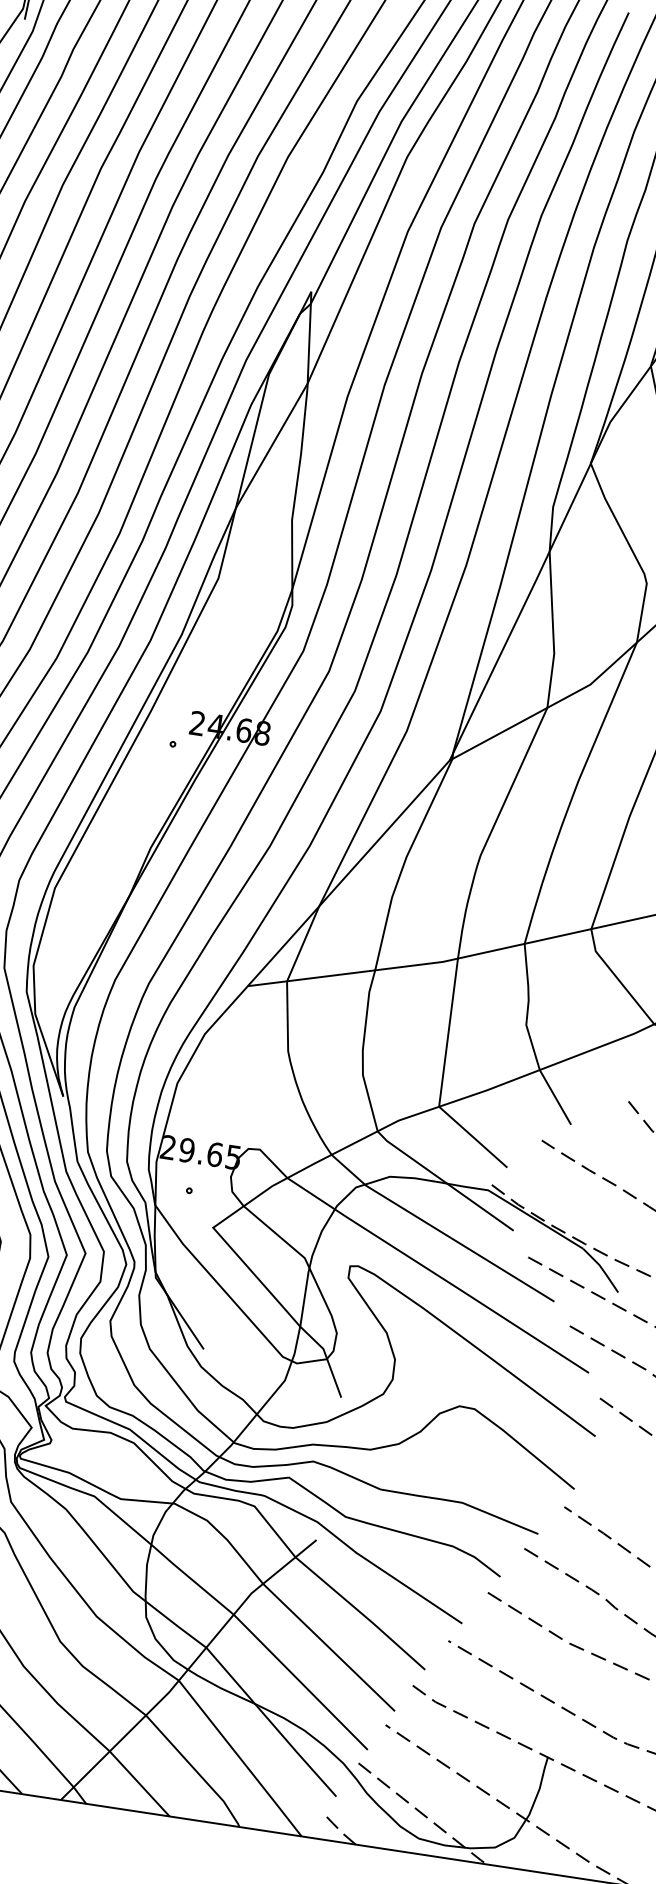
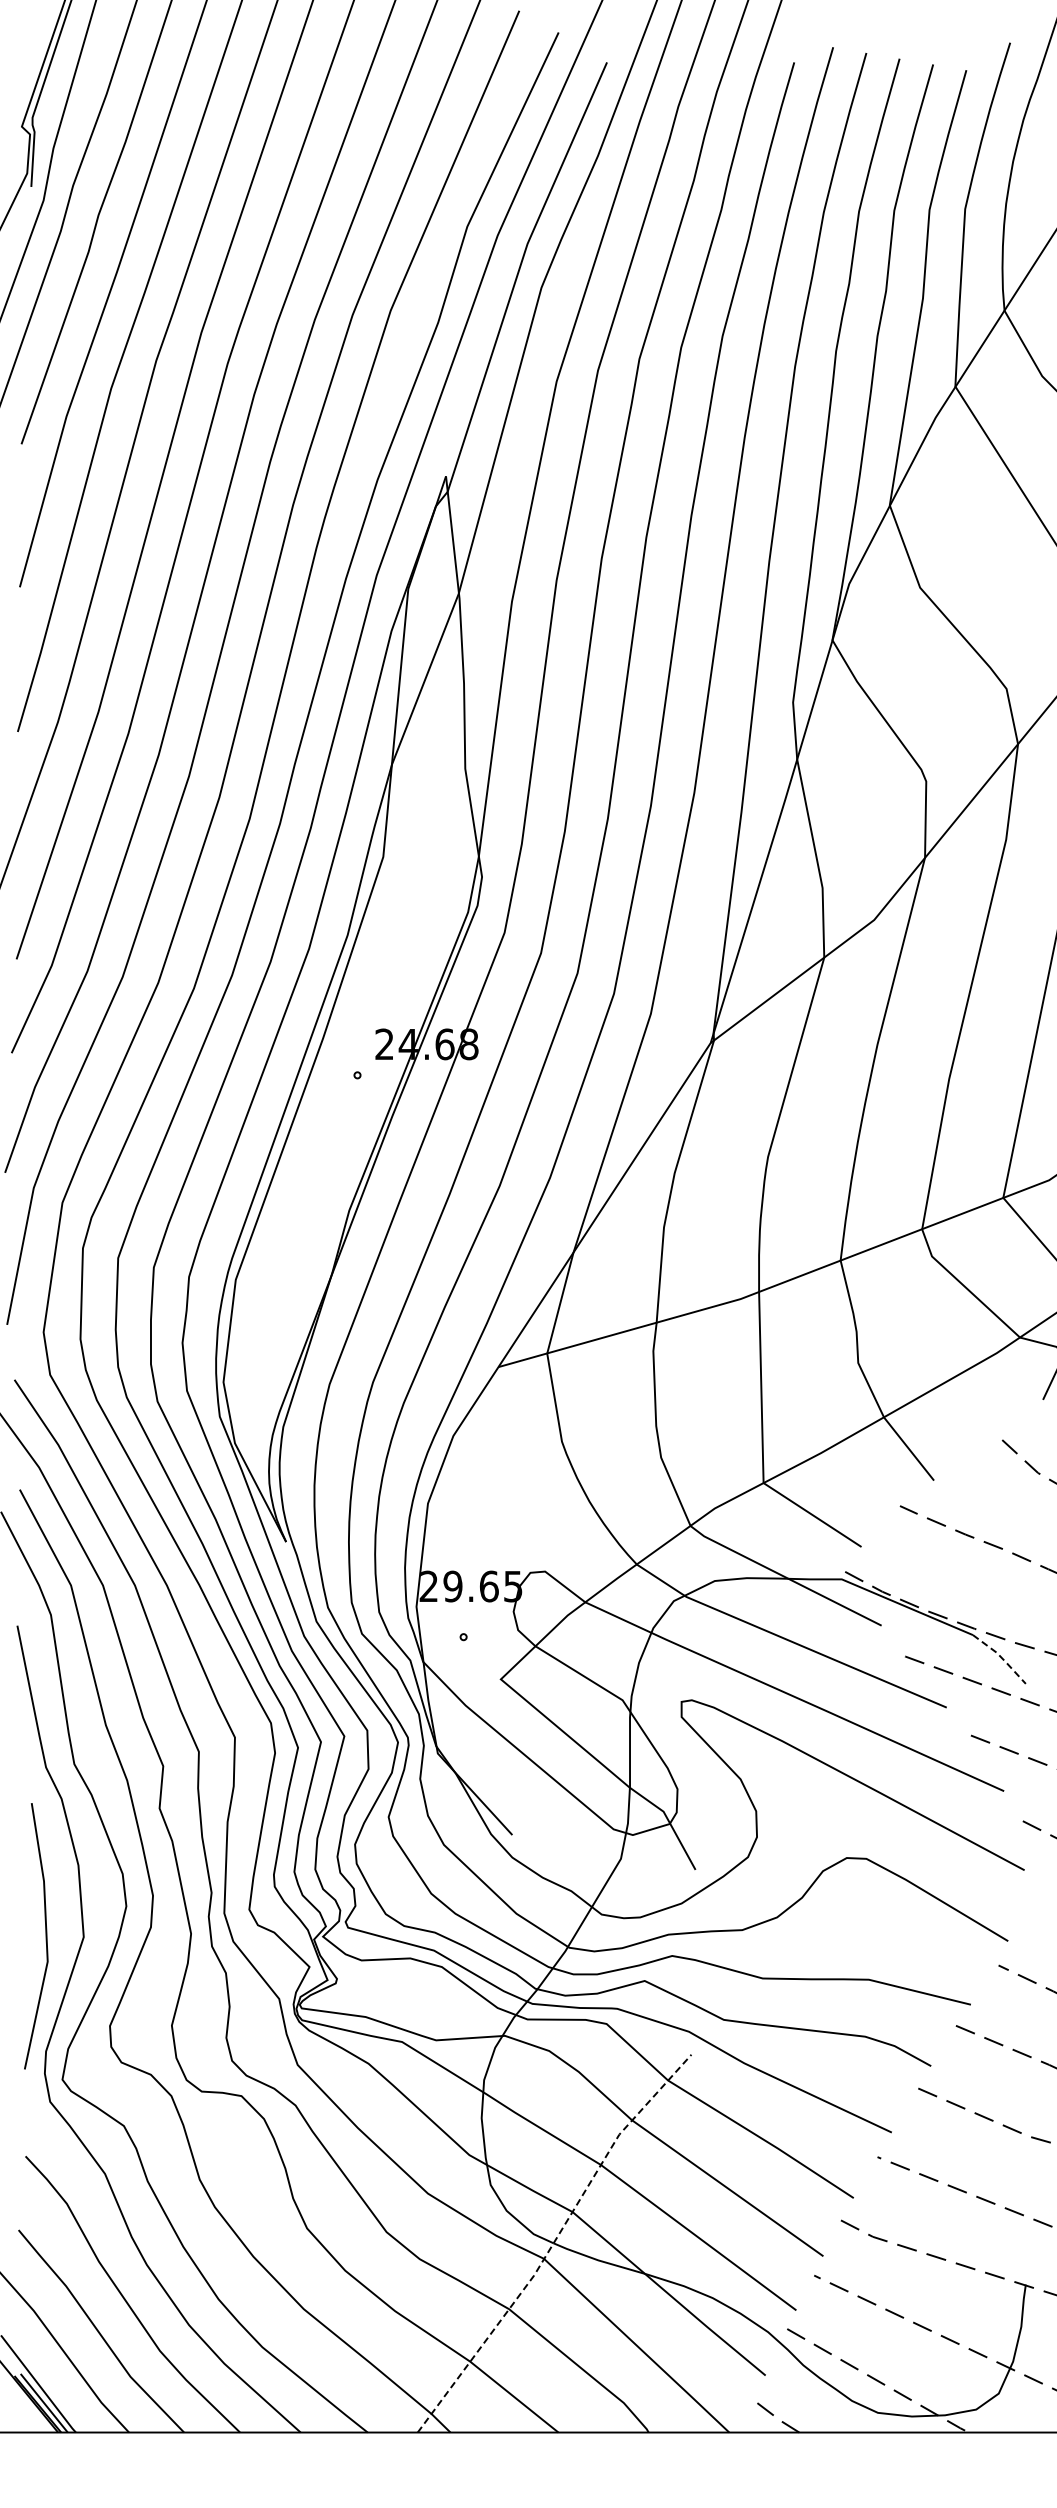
line: (602, 1269) -> (1001, 1657), solid -> dashed
line: (188, 1669) -> (554, 2242), solid -> dashed

